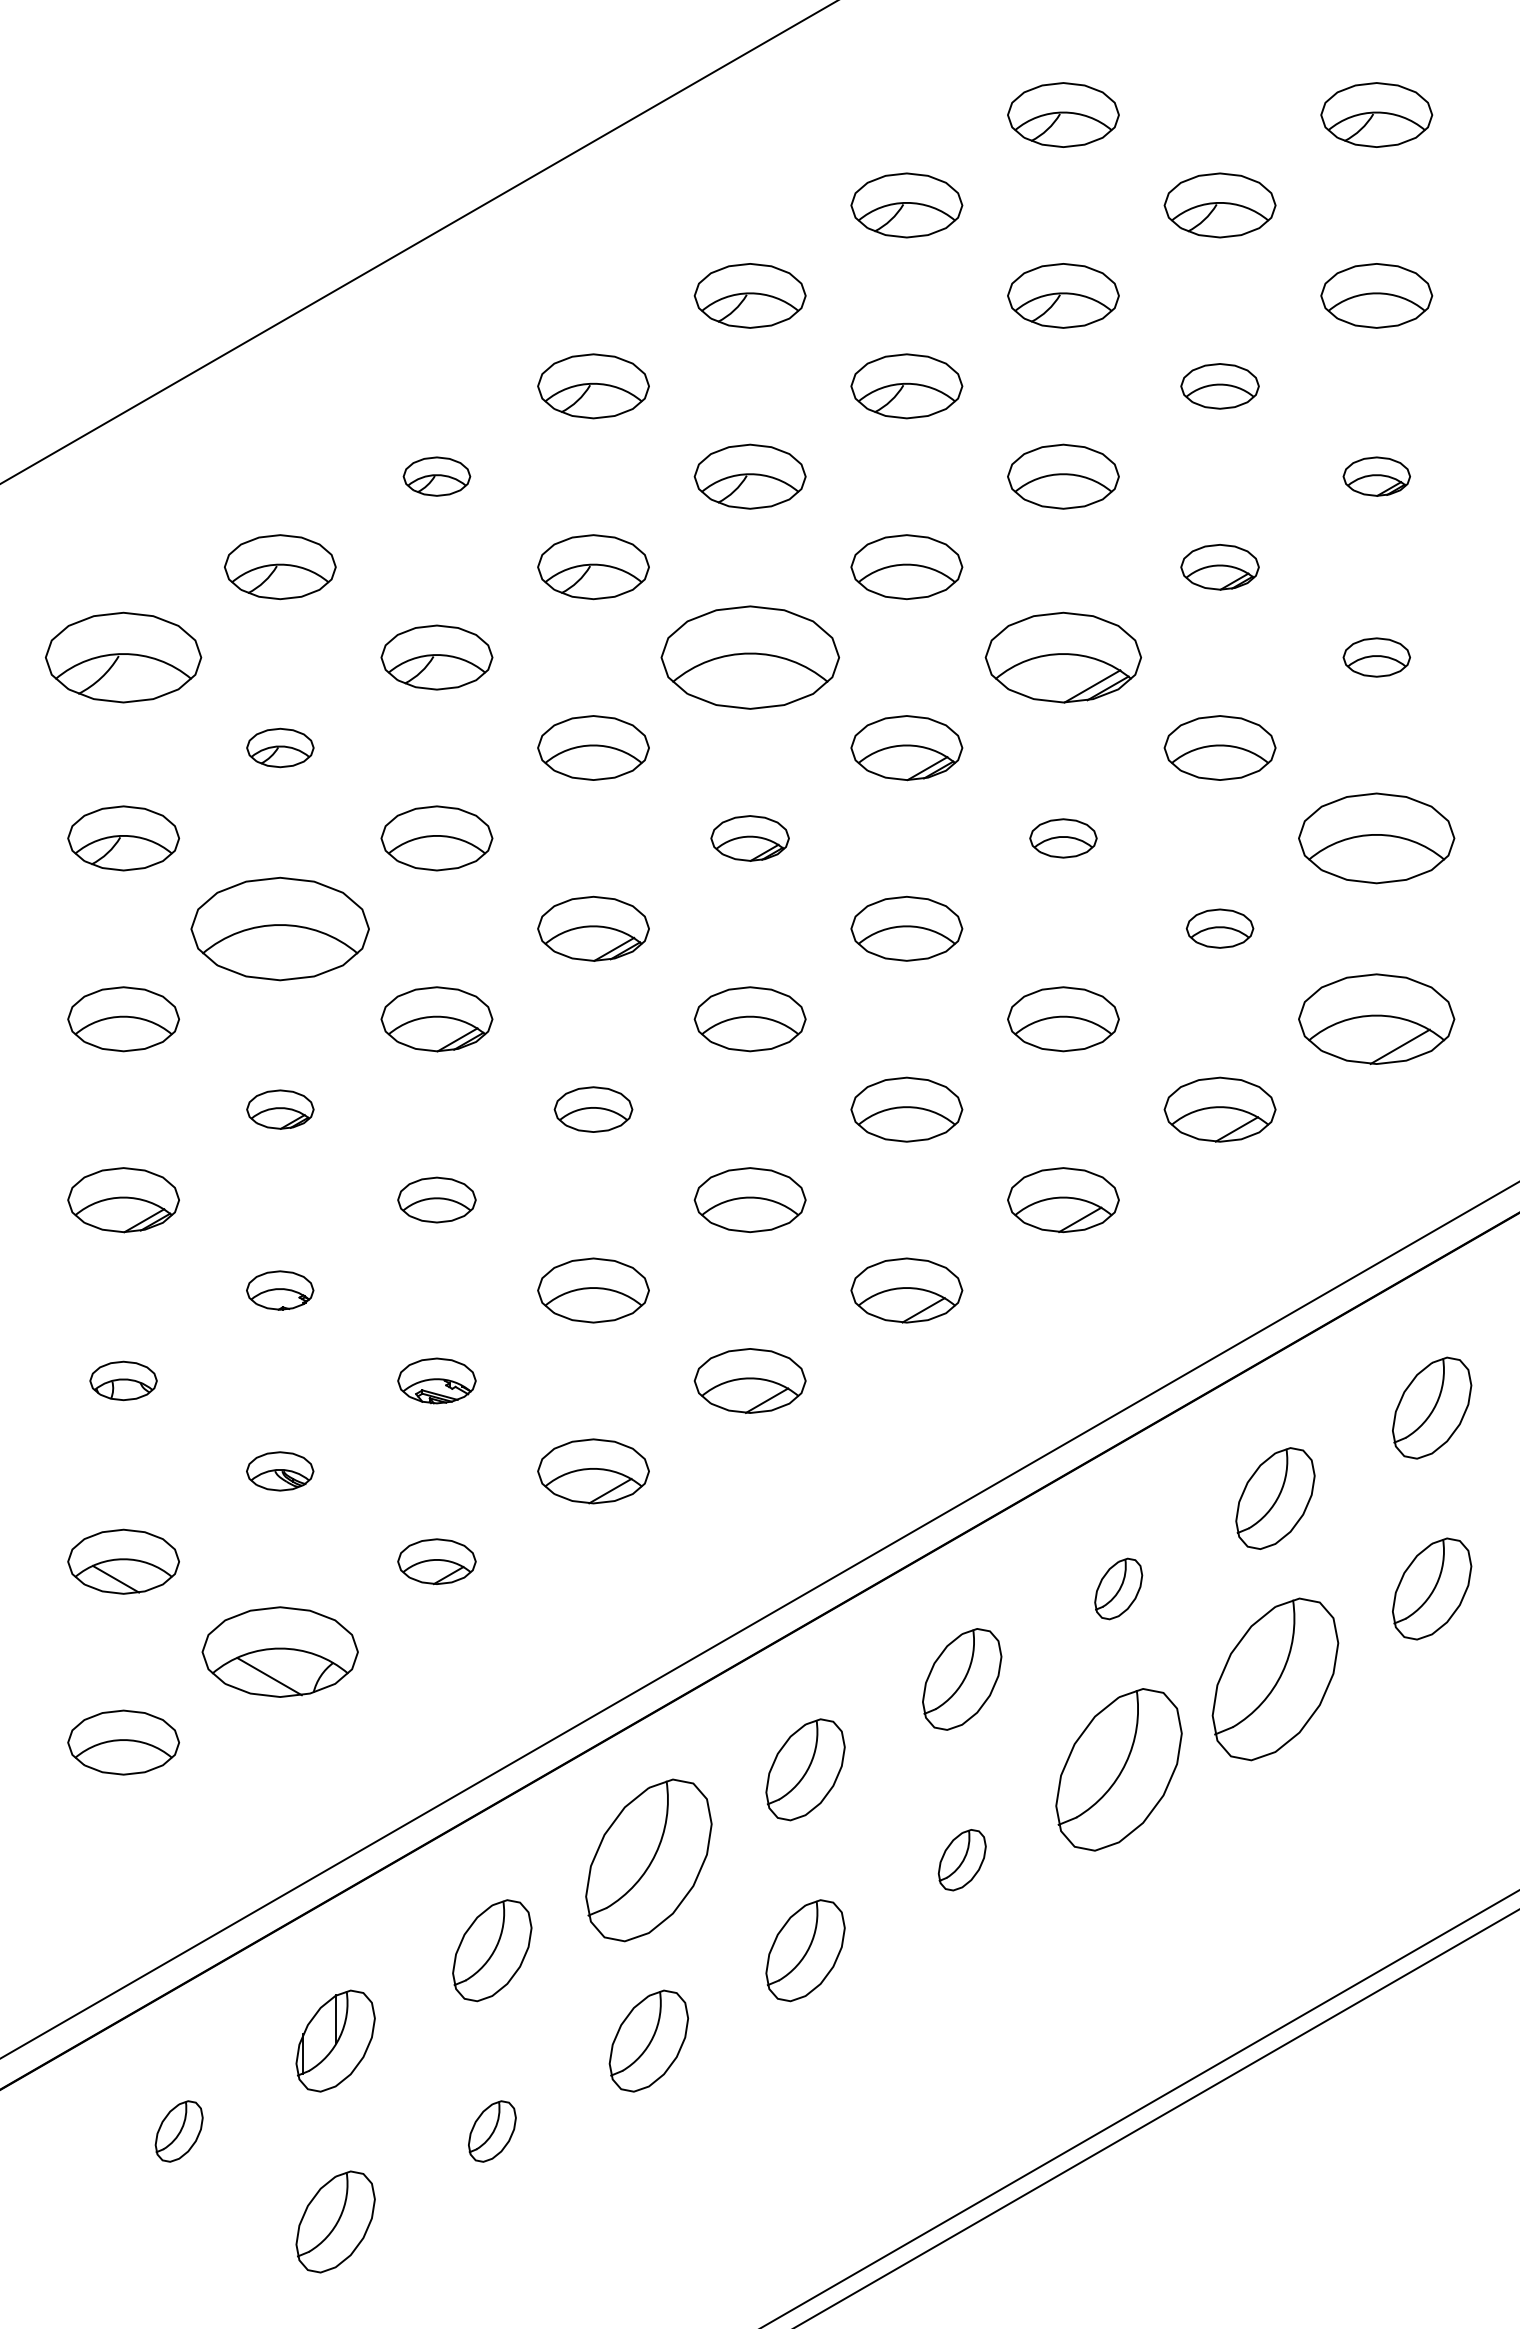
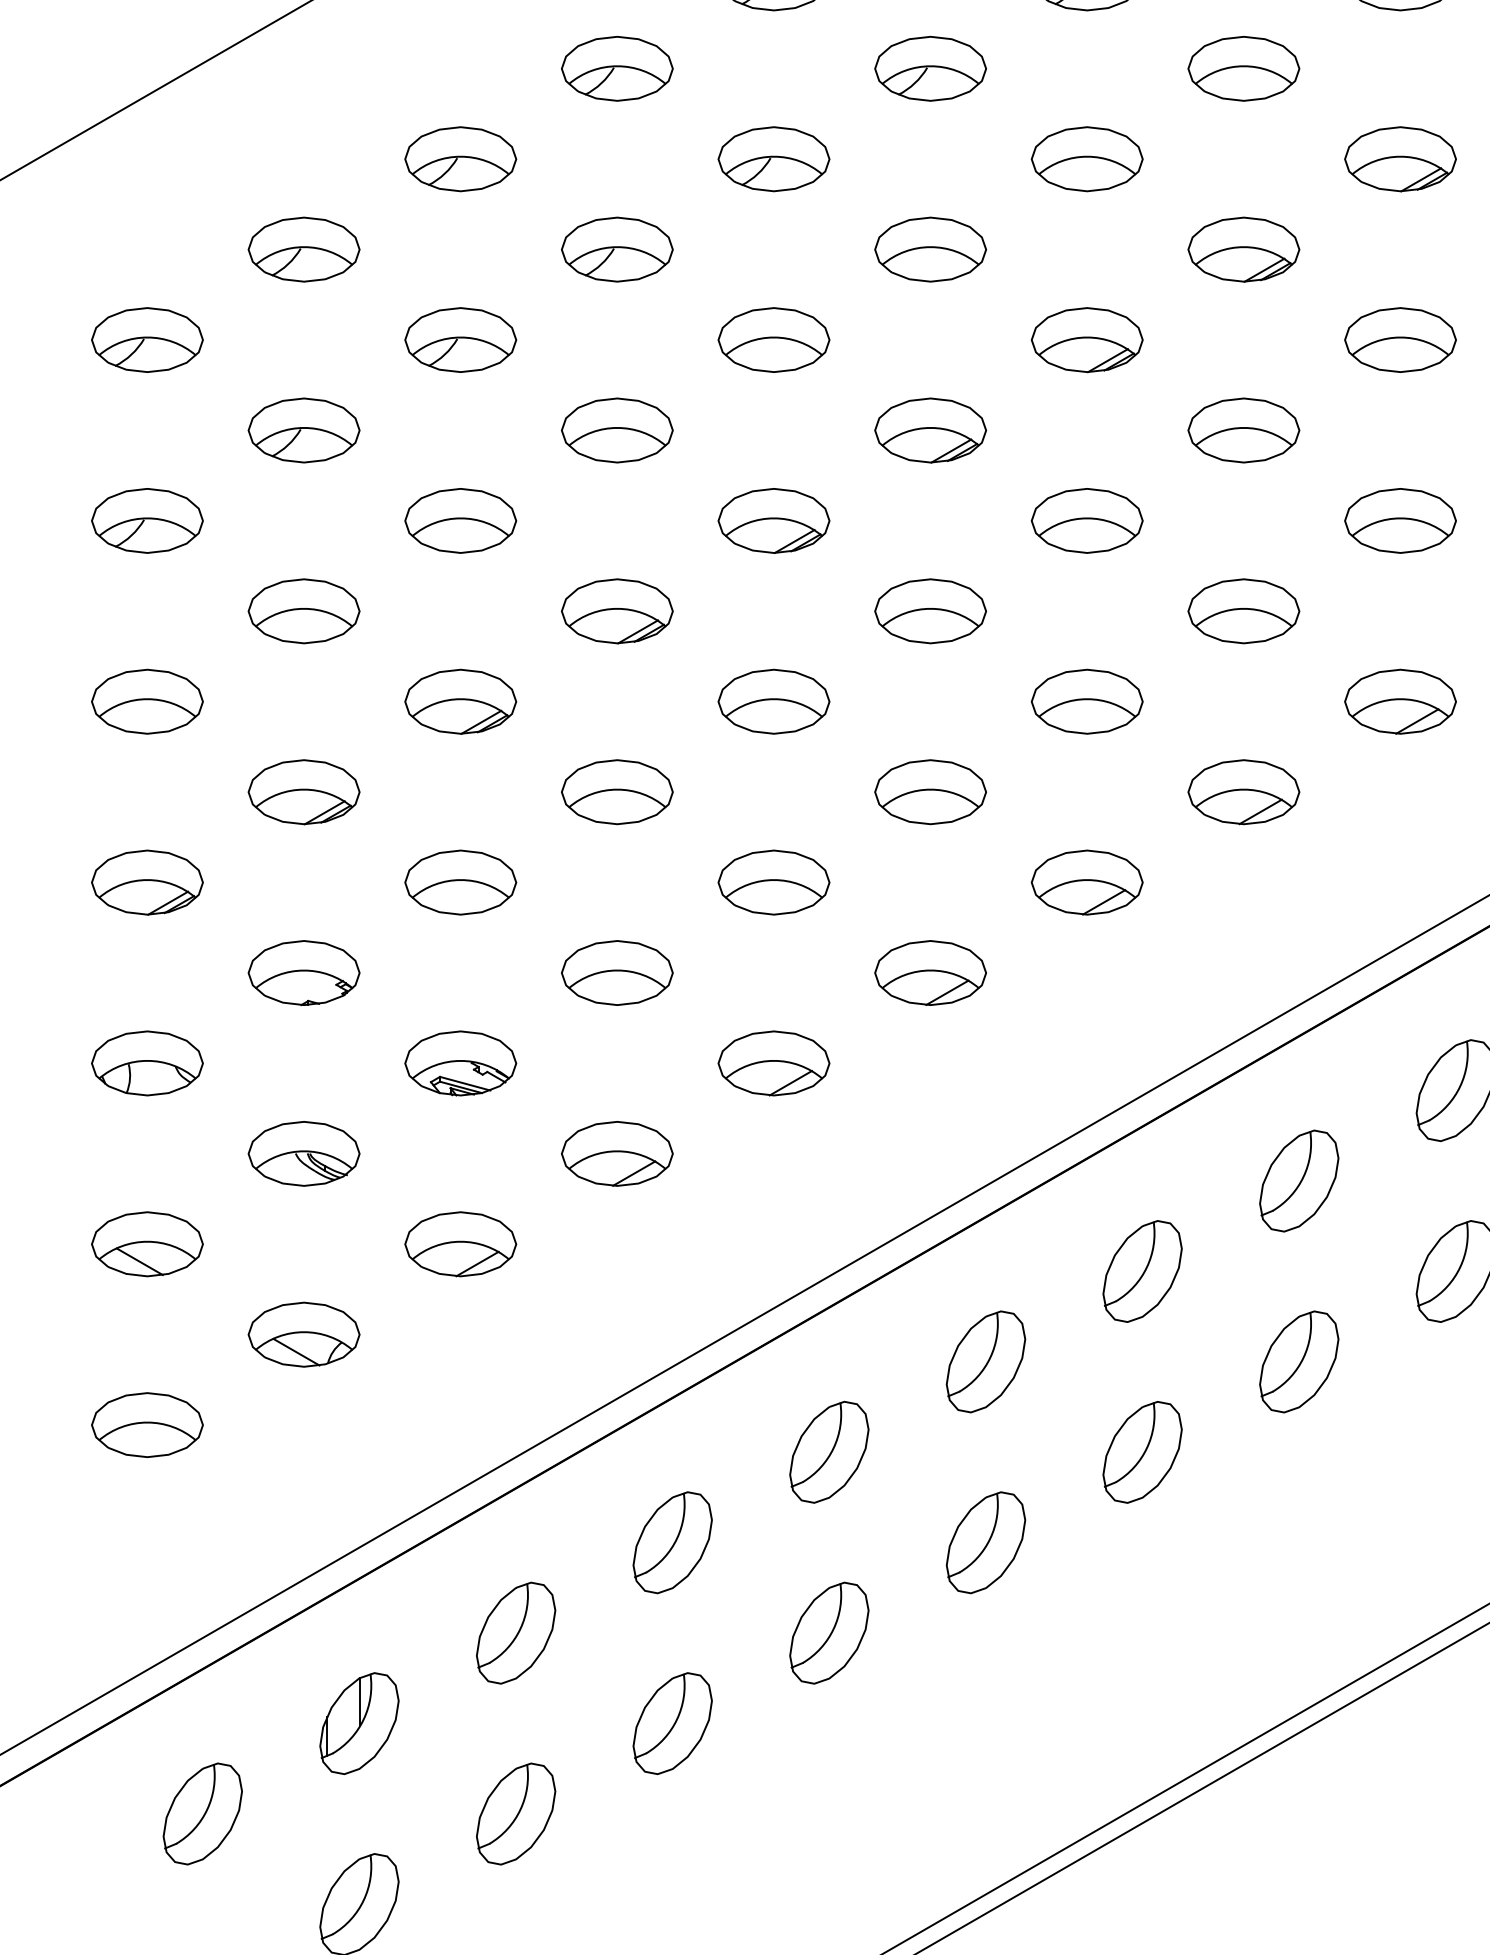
part: (1219, 386) -> (1243, 68), size x1.43
part: (436, 476) -> (460, 158), size x1.67
part: (1376, 476) -> (1400, 158), size x1.67
part: (1219, 567) -> (1243, 249), size x1.43
part: (123, 657) -> (147, 339), size x0.71
part: (749, 657) -> (773, 339), size x0.62
part: (1063, 657) -> (1087, 339), size x0.71
part: (1376, 657) -> (1400, 339), size x1.67
part: (280, 747) -> (304, 429), size x1.67
part: (749, 838) -> (773, 520), size x1.43
part: (1063, 838) -> (1087, 520), size x1.67
part: (1376, 838) -> (1400, 520), size x0.71
part: (280, 928) -> (304, 610), size x0.62
part: (1219, 928) -> (1243, 610), size x1.67
part: (1376, 1019) -> (1400, 701), size x0.71
part: (280, 1109) -> (304, 791), size x1.67
part: (593, 1109) -> (617, 791), size x1.43
part: (436, 1199) -> (460, 881), size x1.43
part: (279, 1290) -> (303, 972), size x1.67
part: (123, 1380) -> (147, 1062), size x1.67
part: (436, 1380) -> (460, 1062), size x1.43
part: (279, 1471) -> (303, 1153), size x1.67
part: (436, 1561) -> (460, 1243), size x1.43
part: (1118, 1588) -> (1142, 1270), size x1.67
part: (280, 1652) -> (304, 1334), size x0.71
part: (1275, 1679) -> (1299, 1361), size x0.62
part: (1118, 1769) -> (1142, 1451), size x0.62
part: (648, 1859) -> (672, 1541), size x0.62
part: (962, 1859) -> (986, 1541), size x1.67
part: (179, 2131) -> (203, 1813), size x1.67
part: (492, 2131) -> (516, 1813), size x1.67

